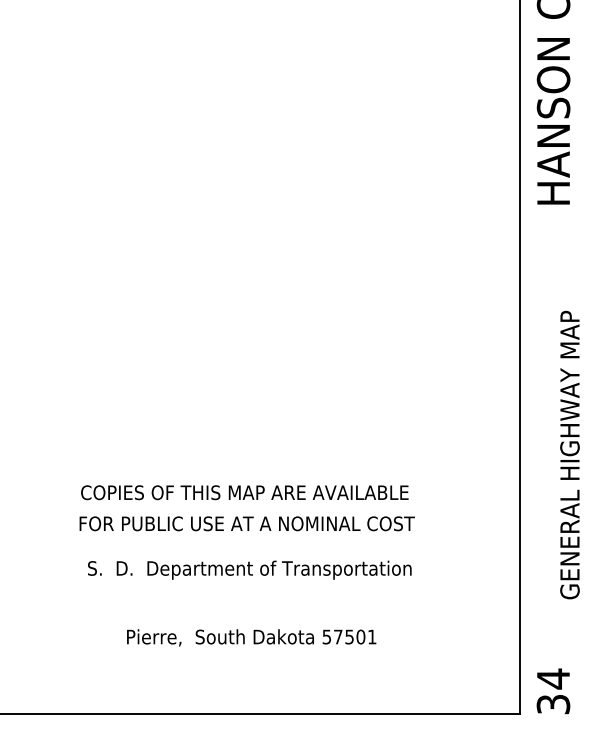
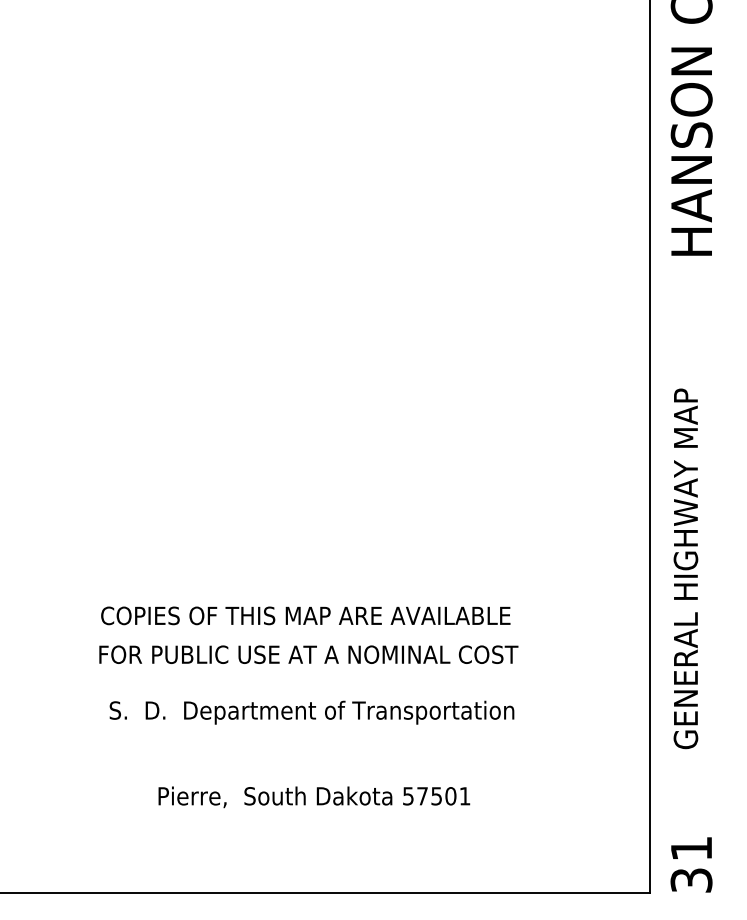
text: (569, 454) -> (685, 568), moved
text: (553, 678) -> (691, 848), 34 -> 31

